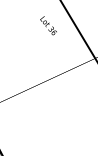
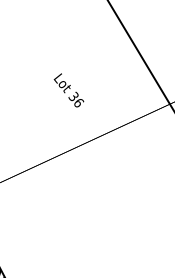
text: (48, 25) -> (68, 89), moved

